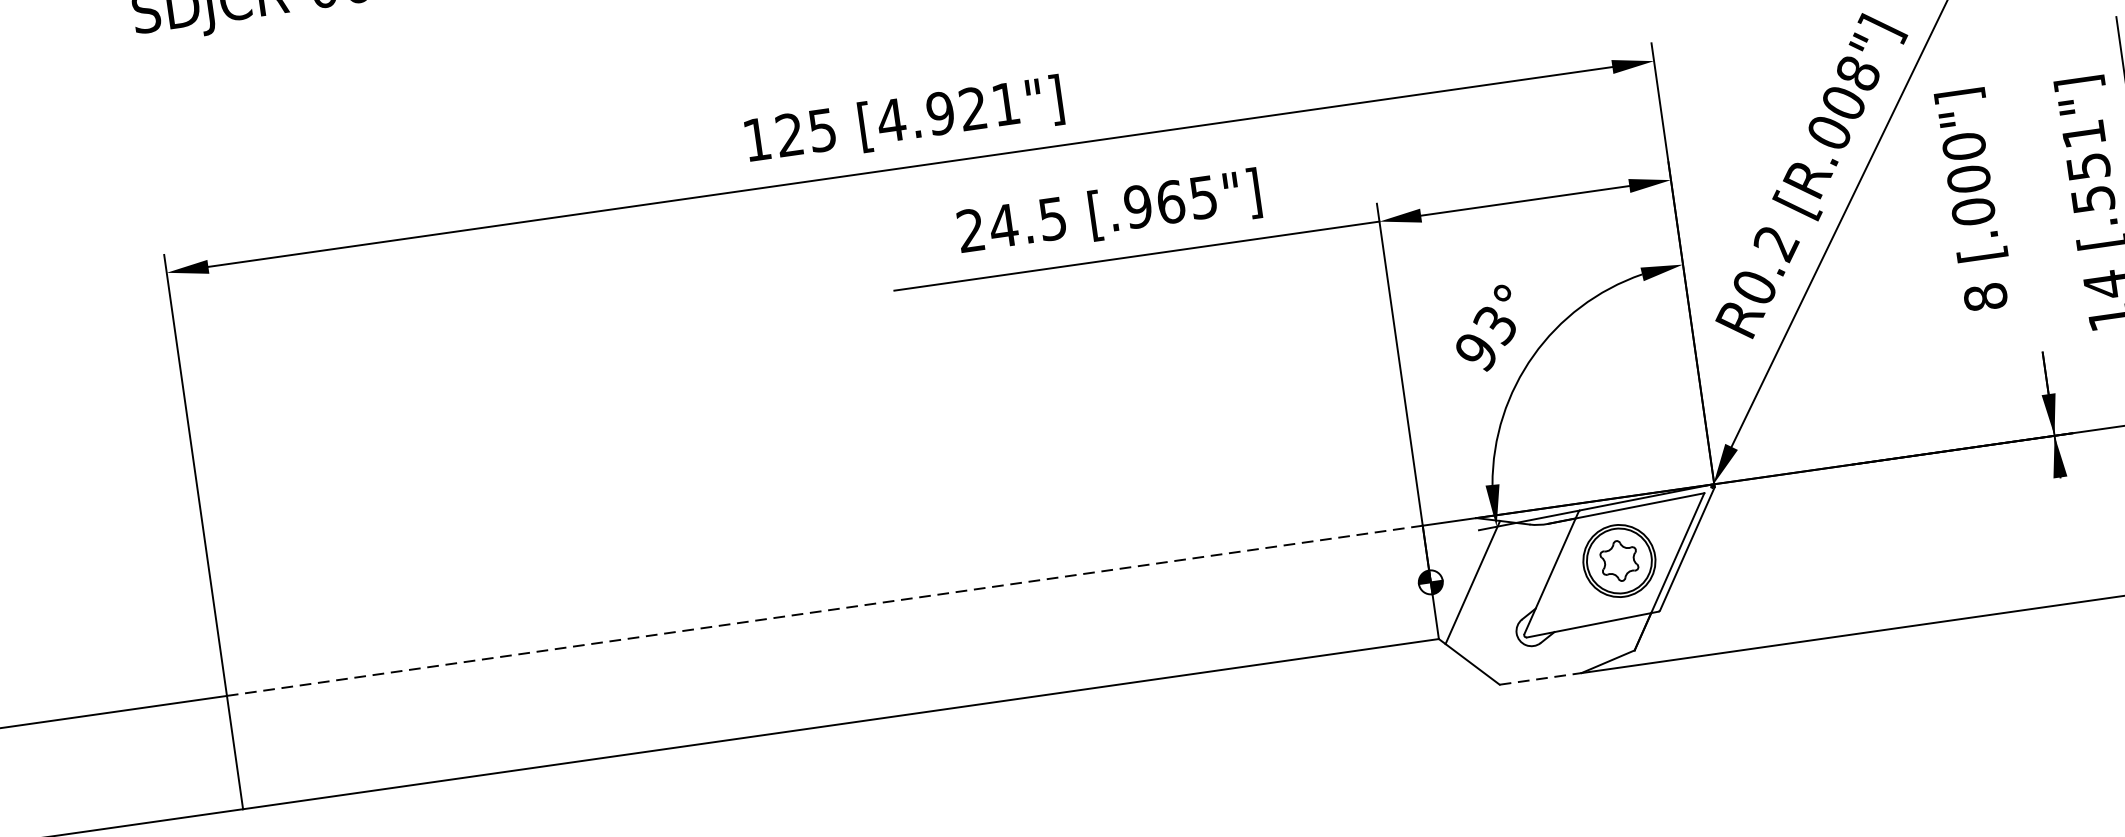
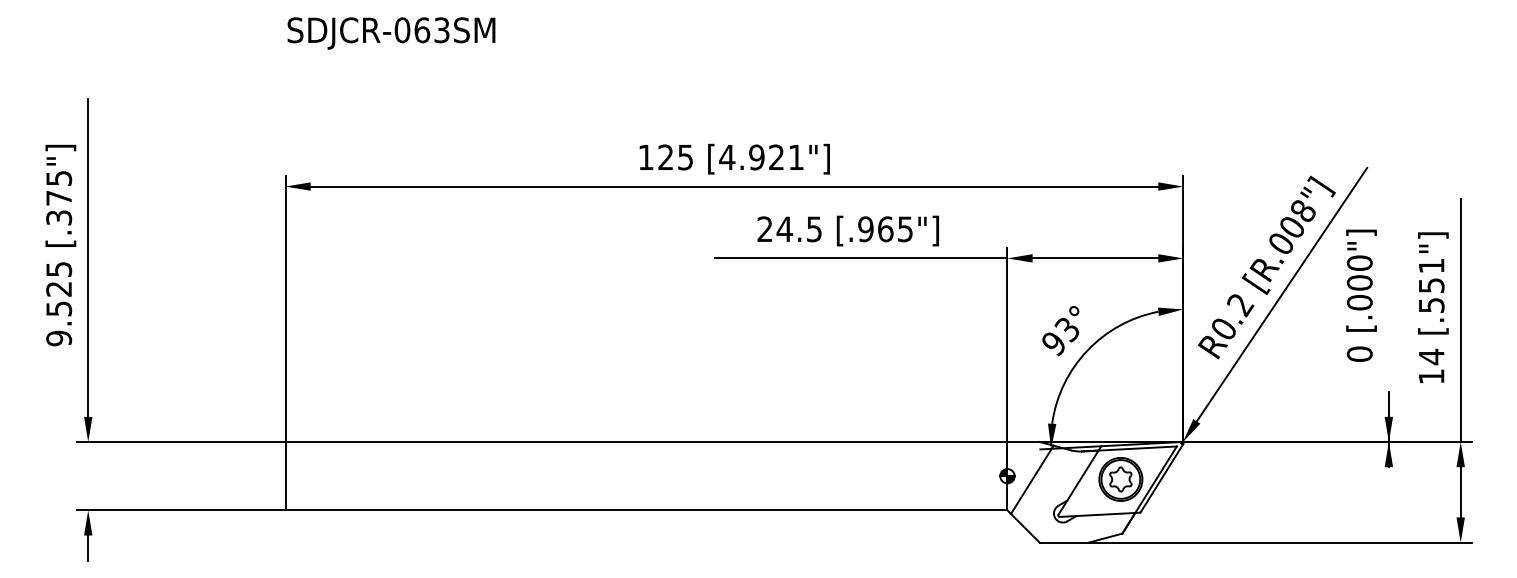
text: (1984, 296) -> (1359, 353), 8 -> 0
line: (824, 611) -> (646, 442), dashed -> solid
line: (1540, 678) -> (1064, 542), dashed -> solid

